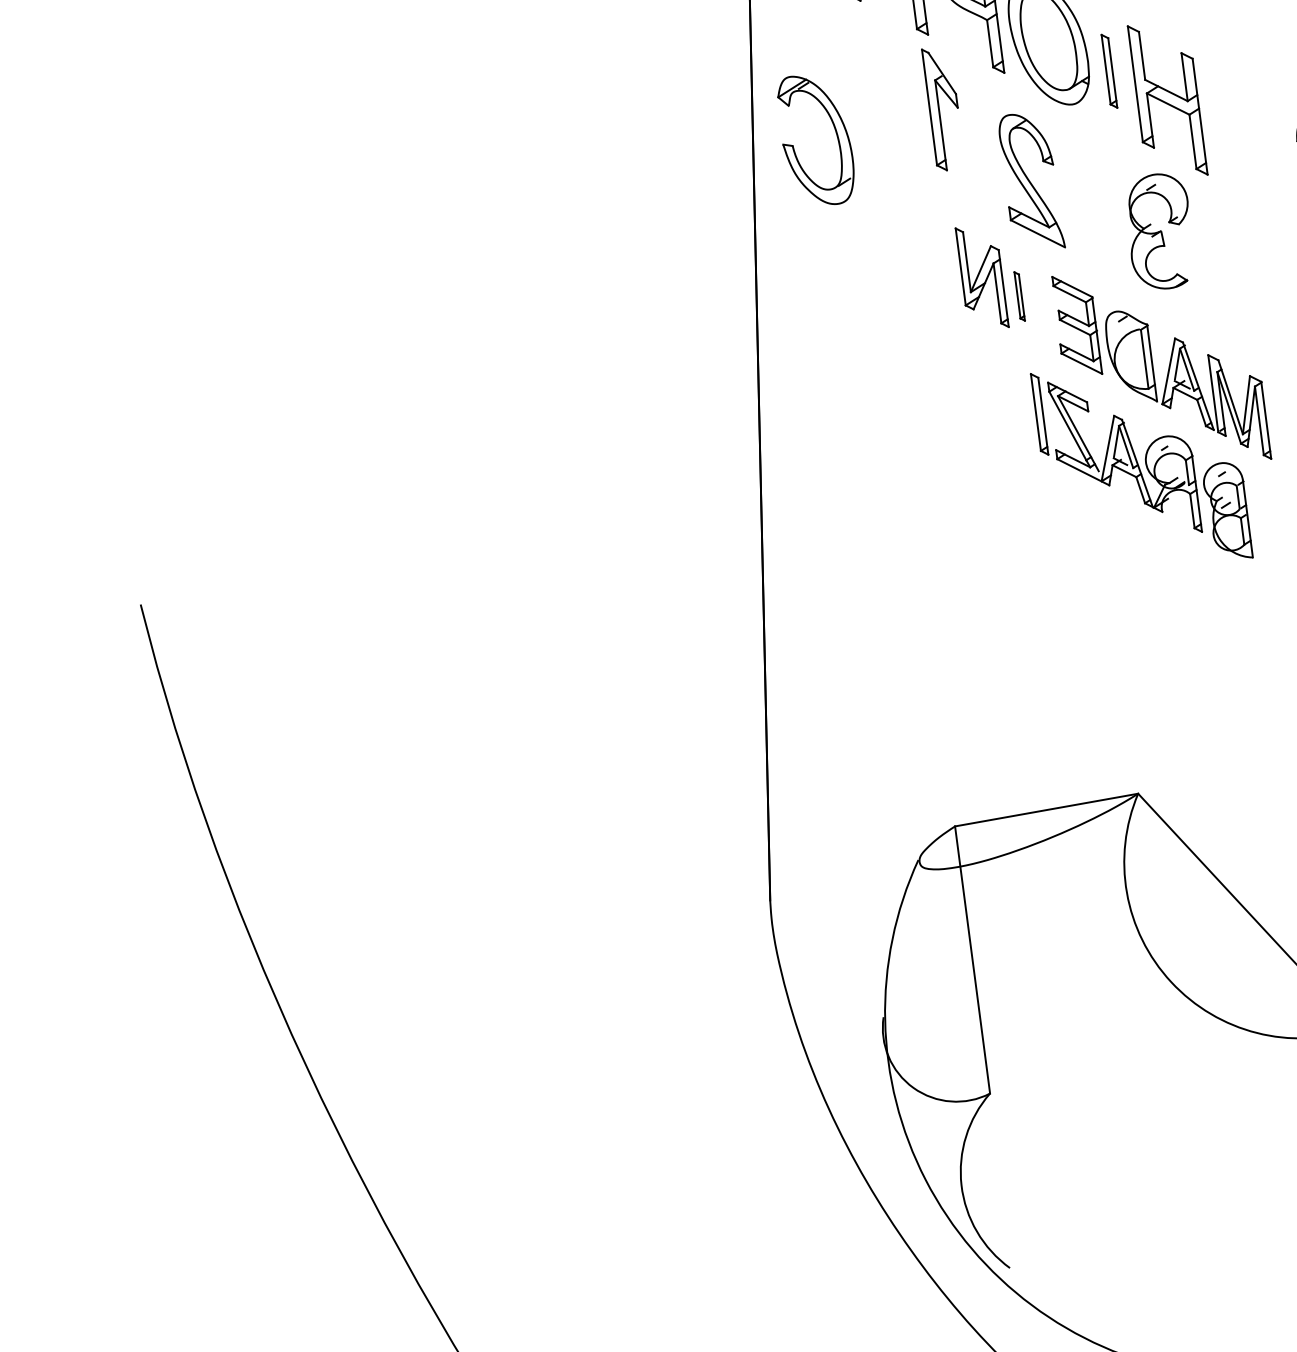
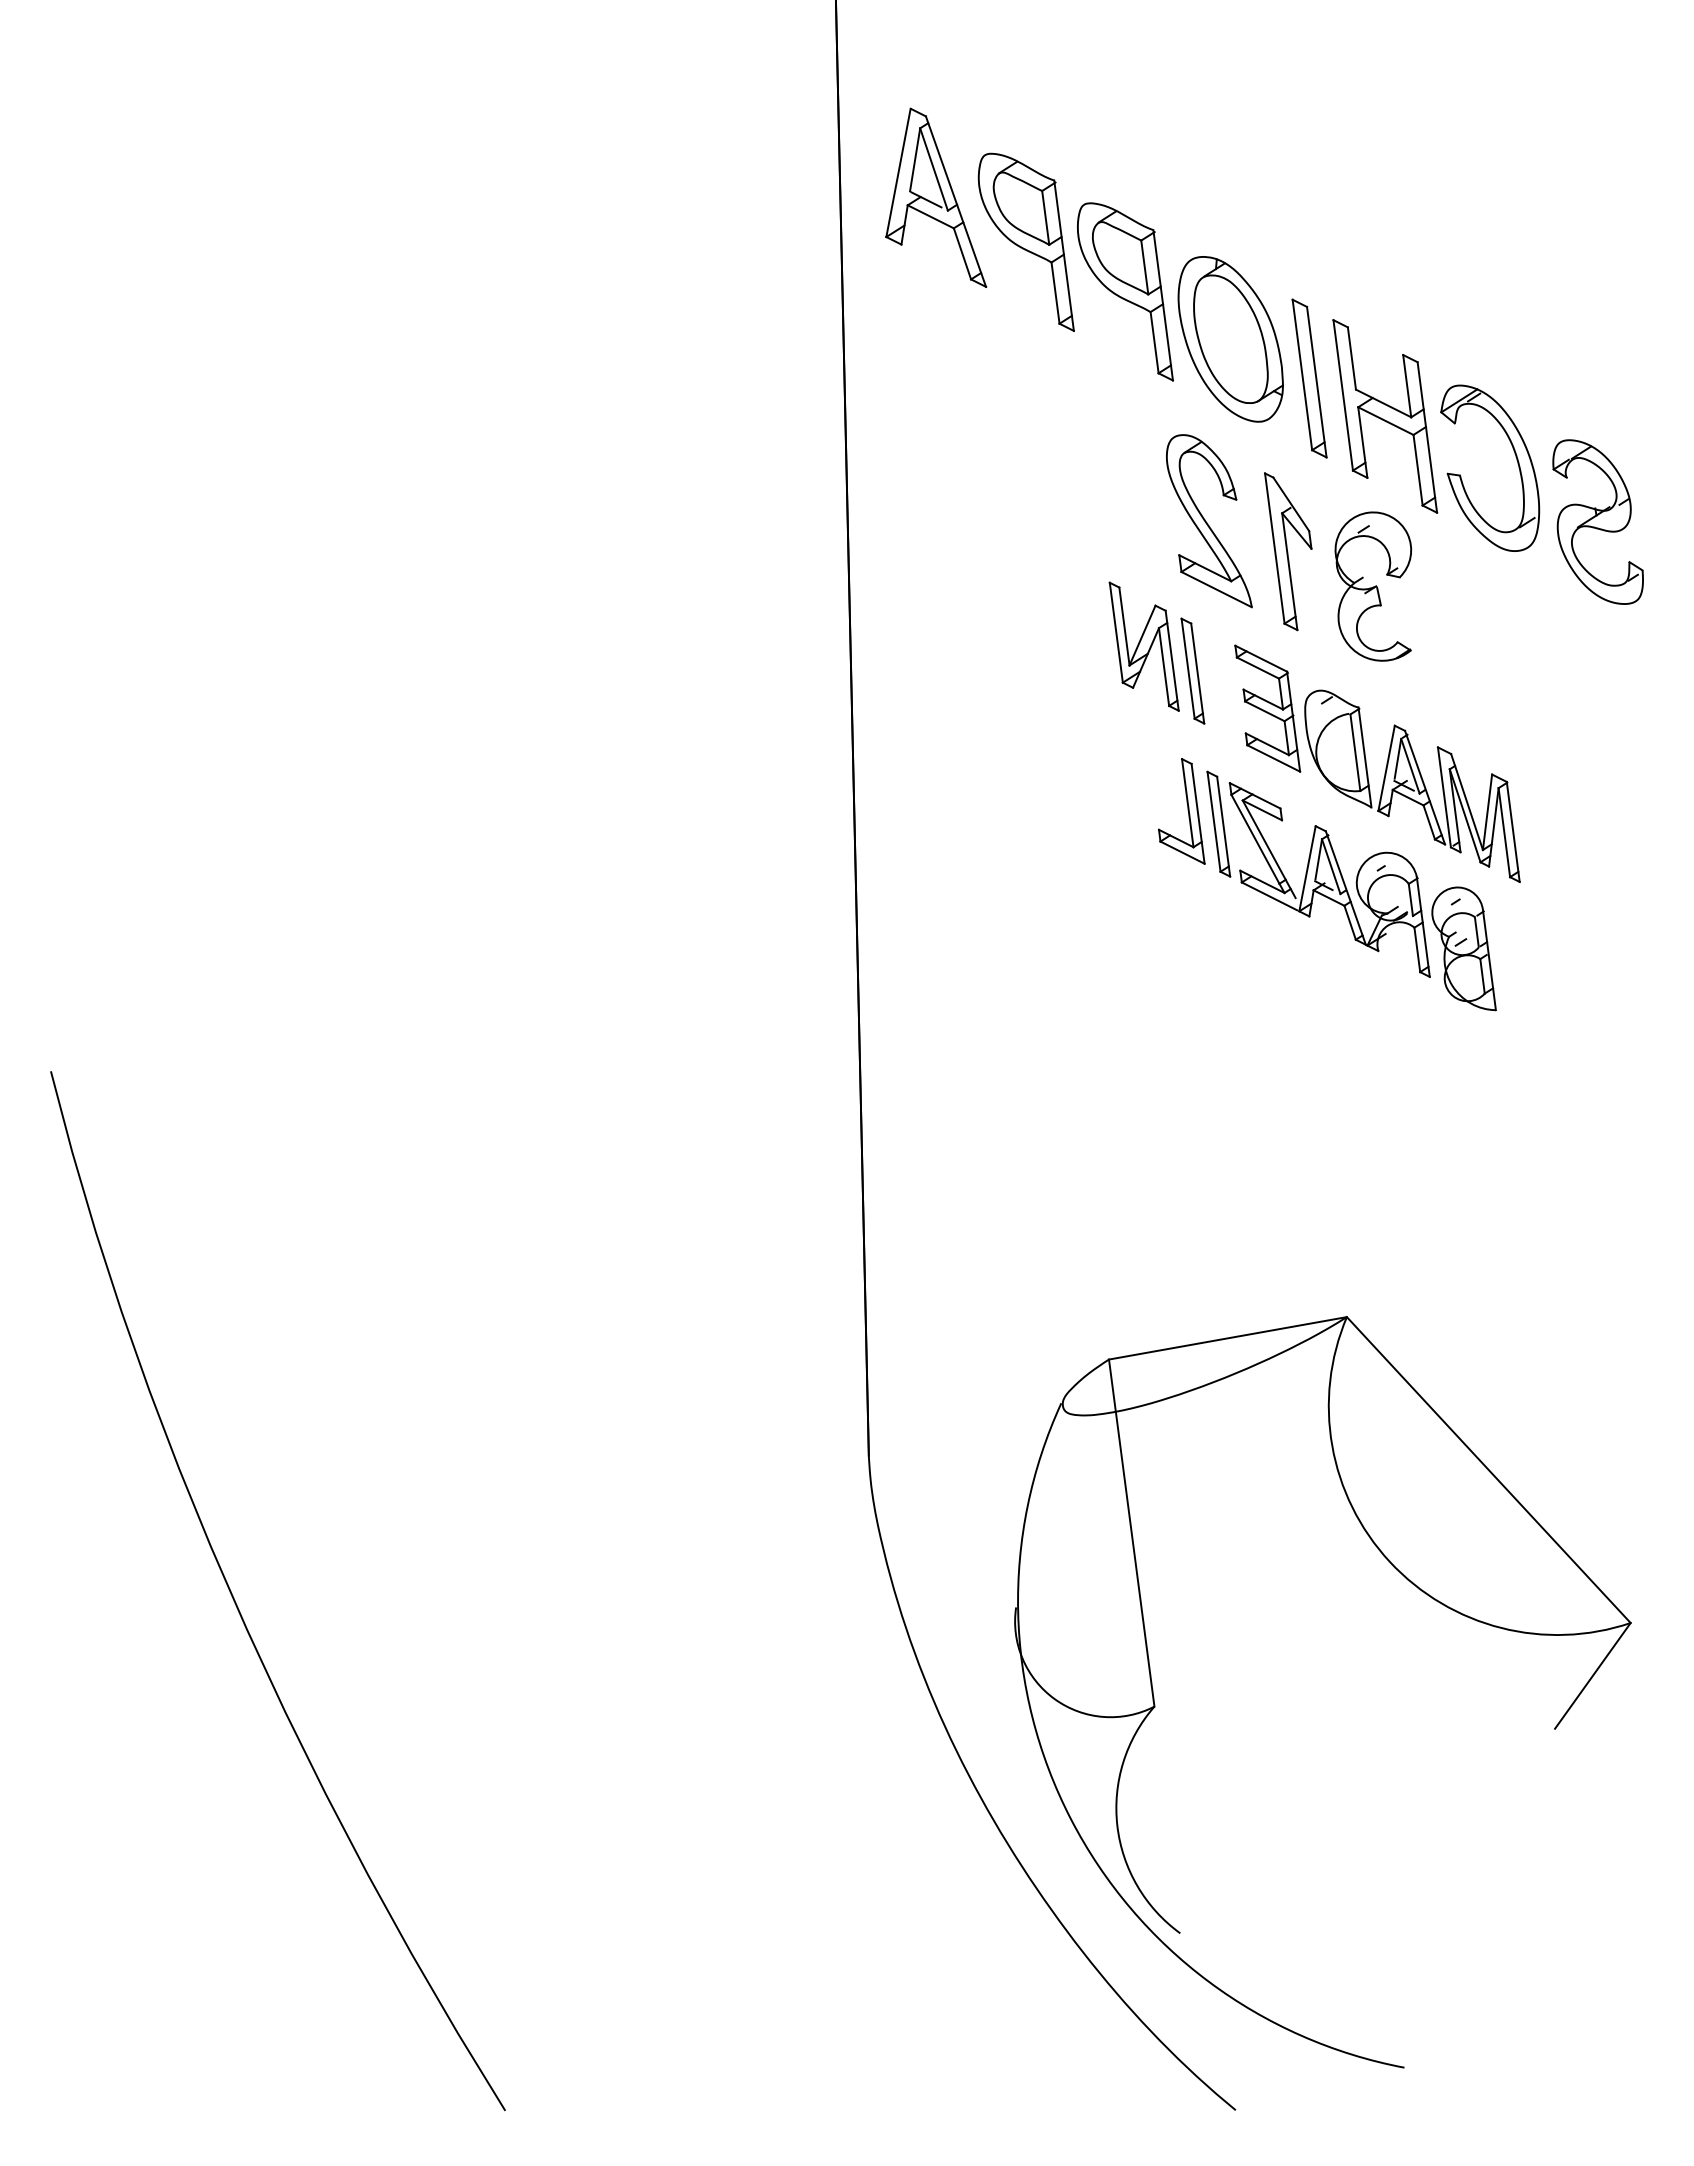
part: (1109, 71) -> (1309, 378), size x1.67
part: (940, 109) -> (1288, 551), moved
part: (835, 132) -> (1515, 457), moved
part: (1019, 296) -> (1192, 670), size x1.67
part: (1015, 403) -> (1187, 810), added

